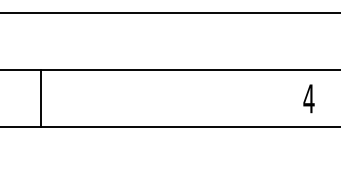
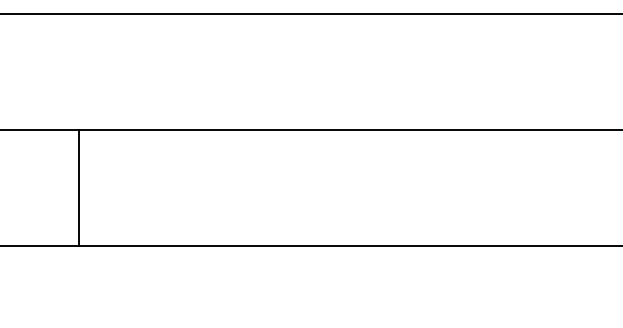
line: (40, 98) -> (78, 187), moved

